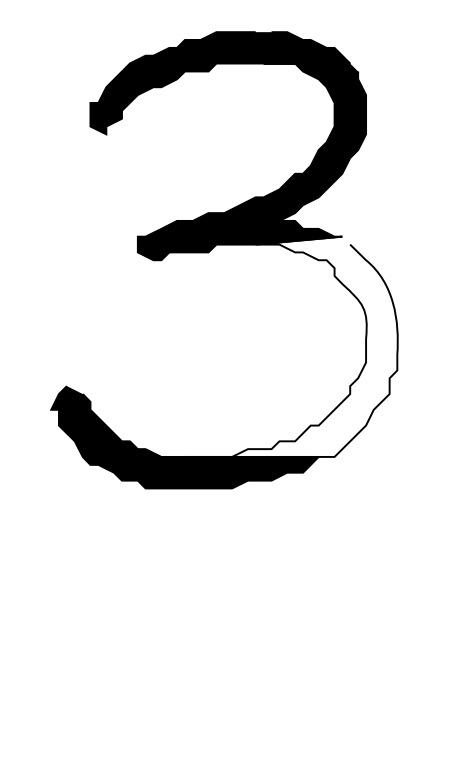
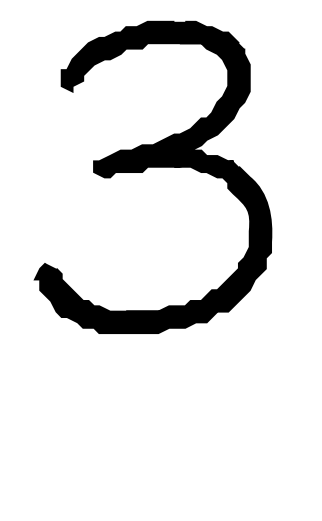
fill: (290, 346) -> (198, 236), added

